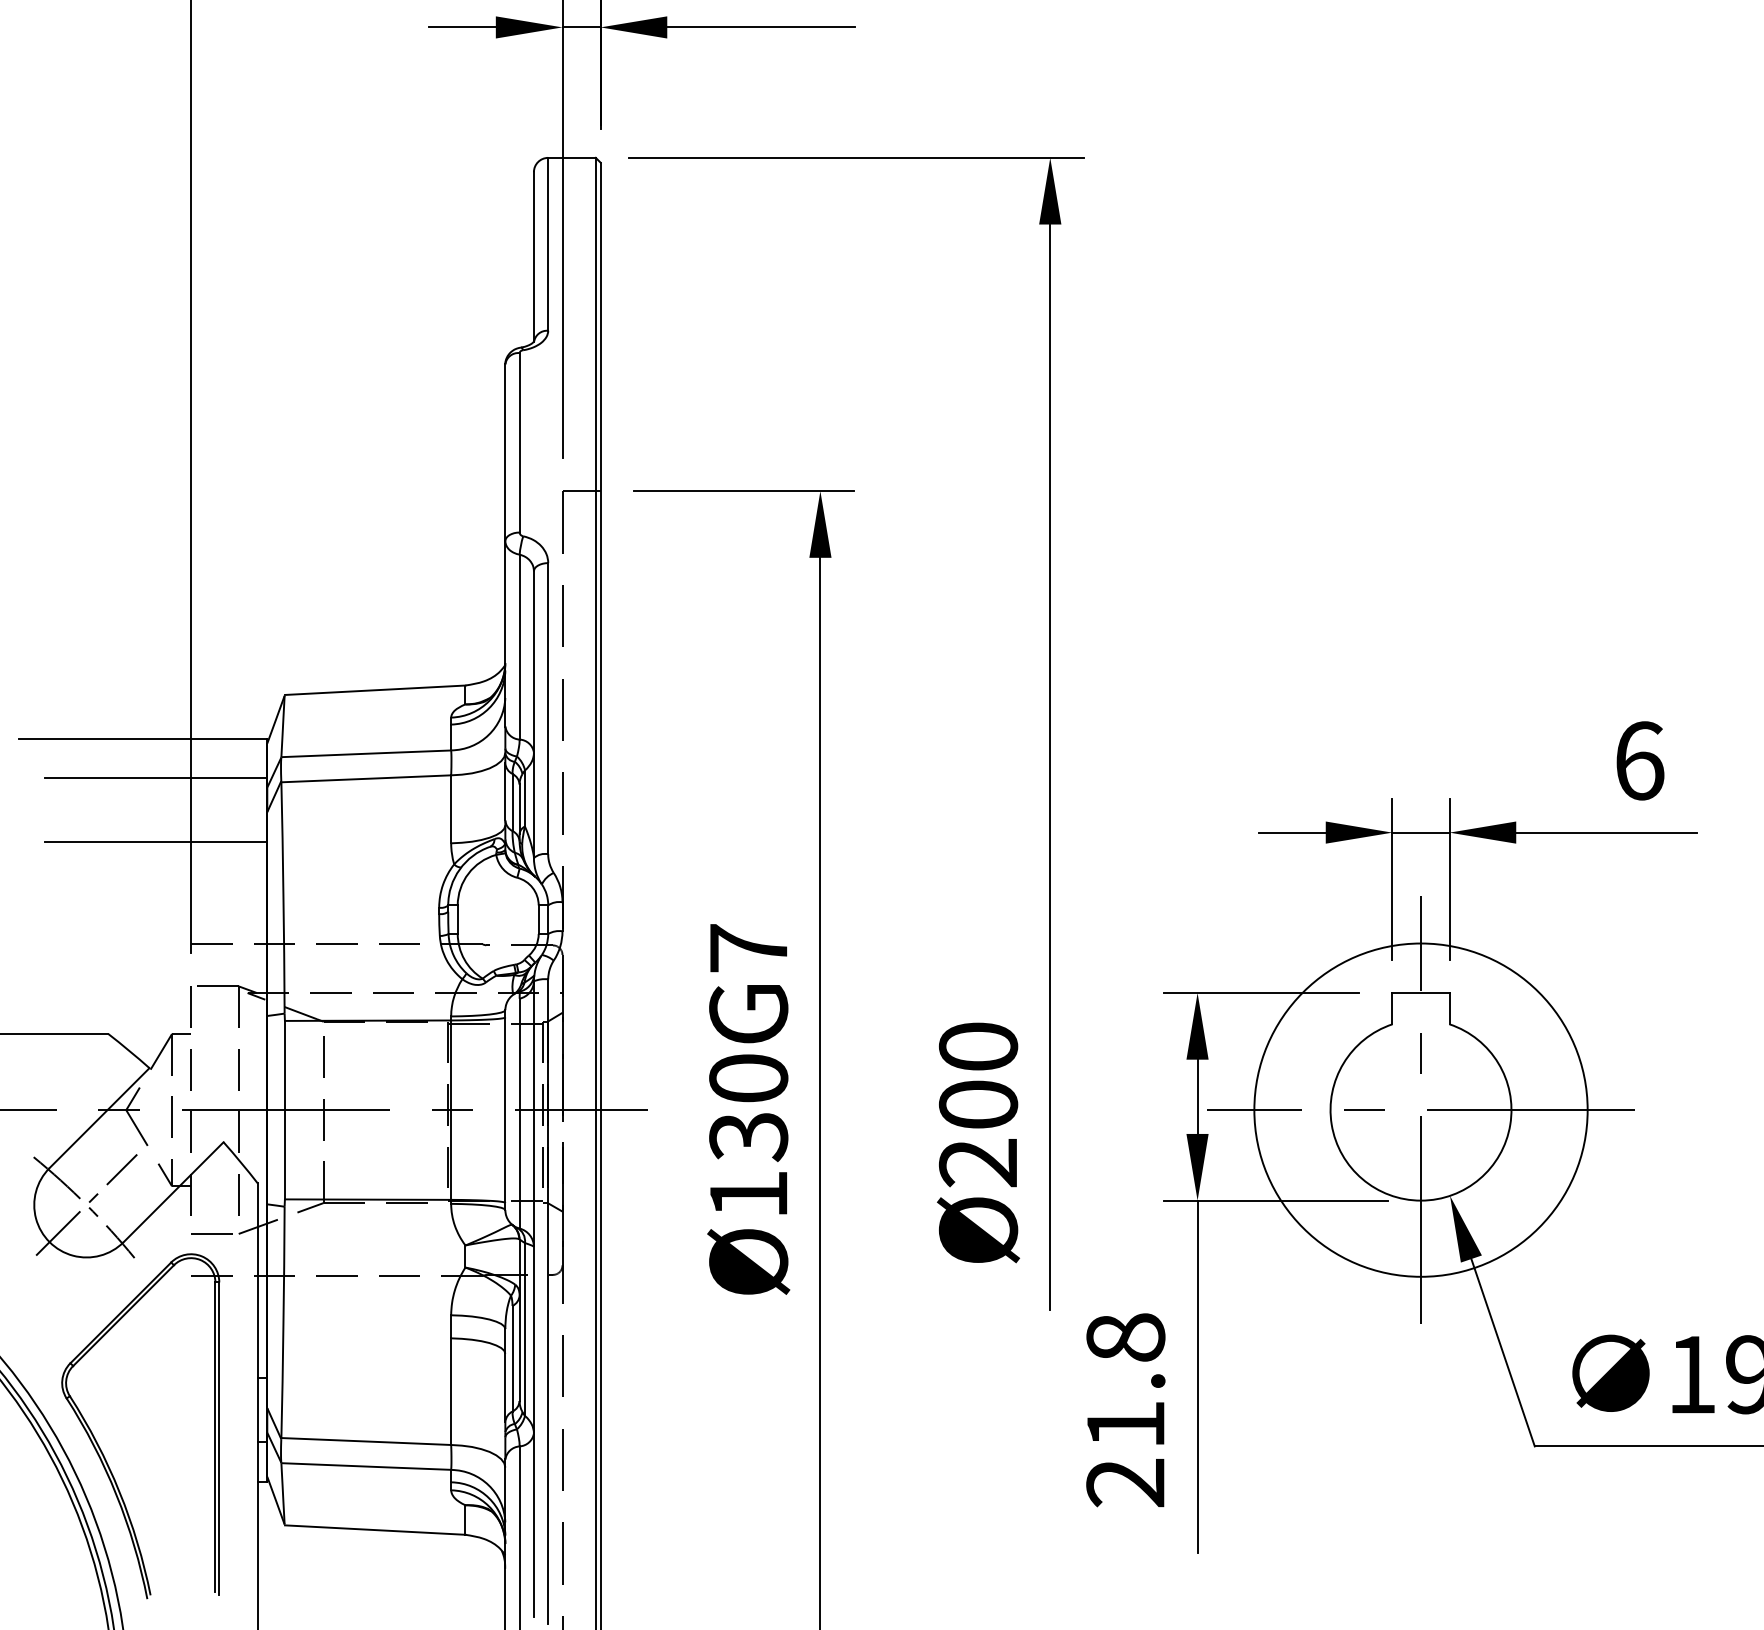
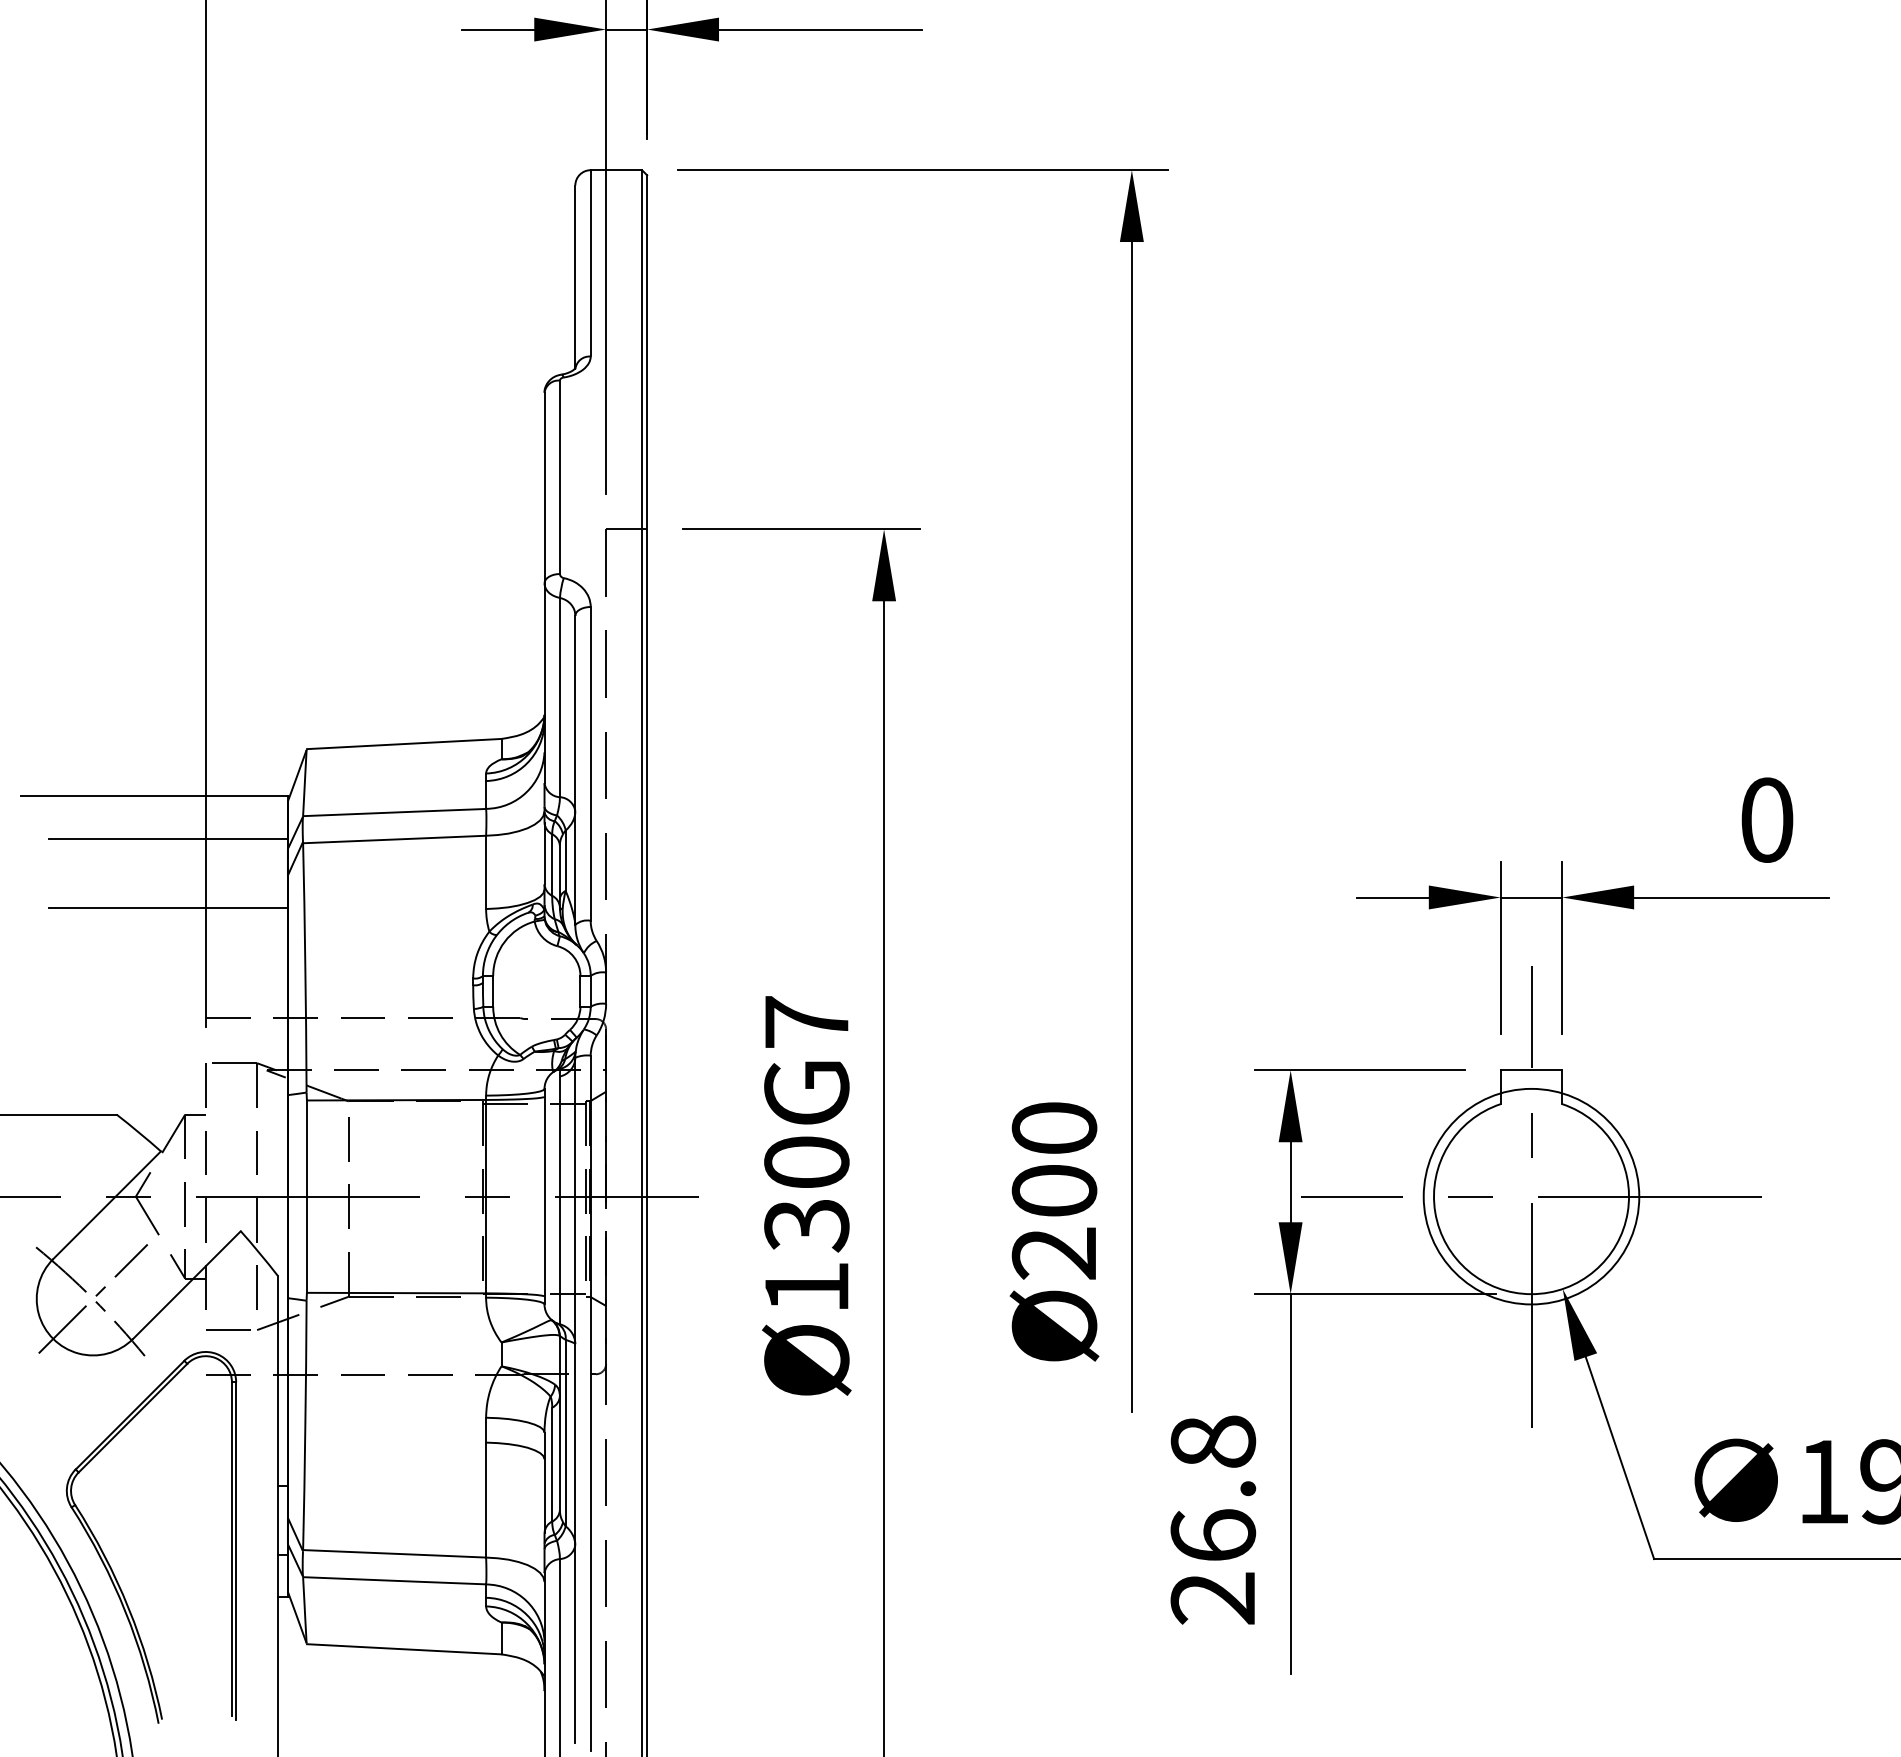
text: (1640, 760) -> (1768, 819), 6 -> 0
circle: (1420, 1109) -> (1530, 1195), size x0.6
text: (1125, 1423) -> (1212, 1534), 21.8 -> 26.8

